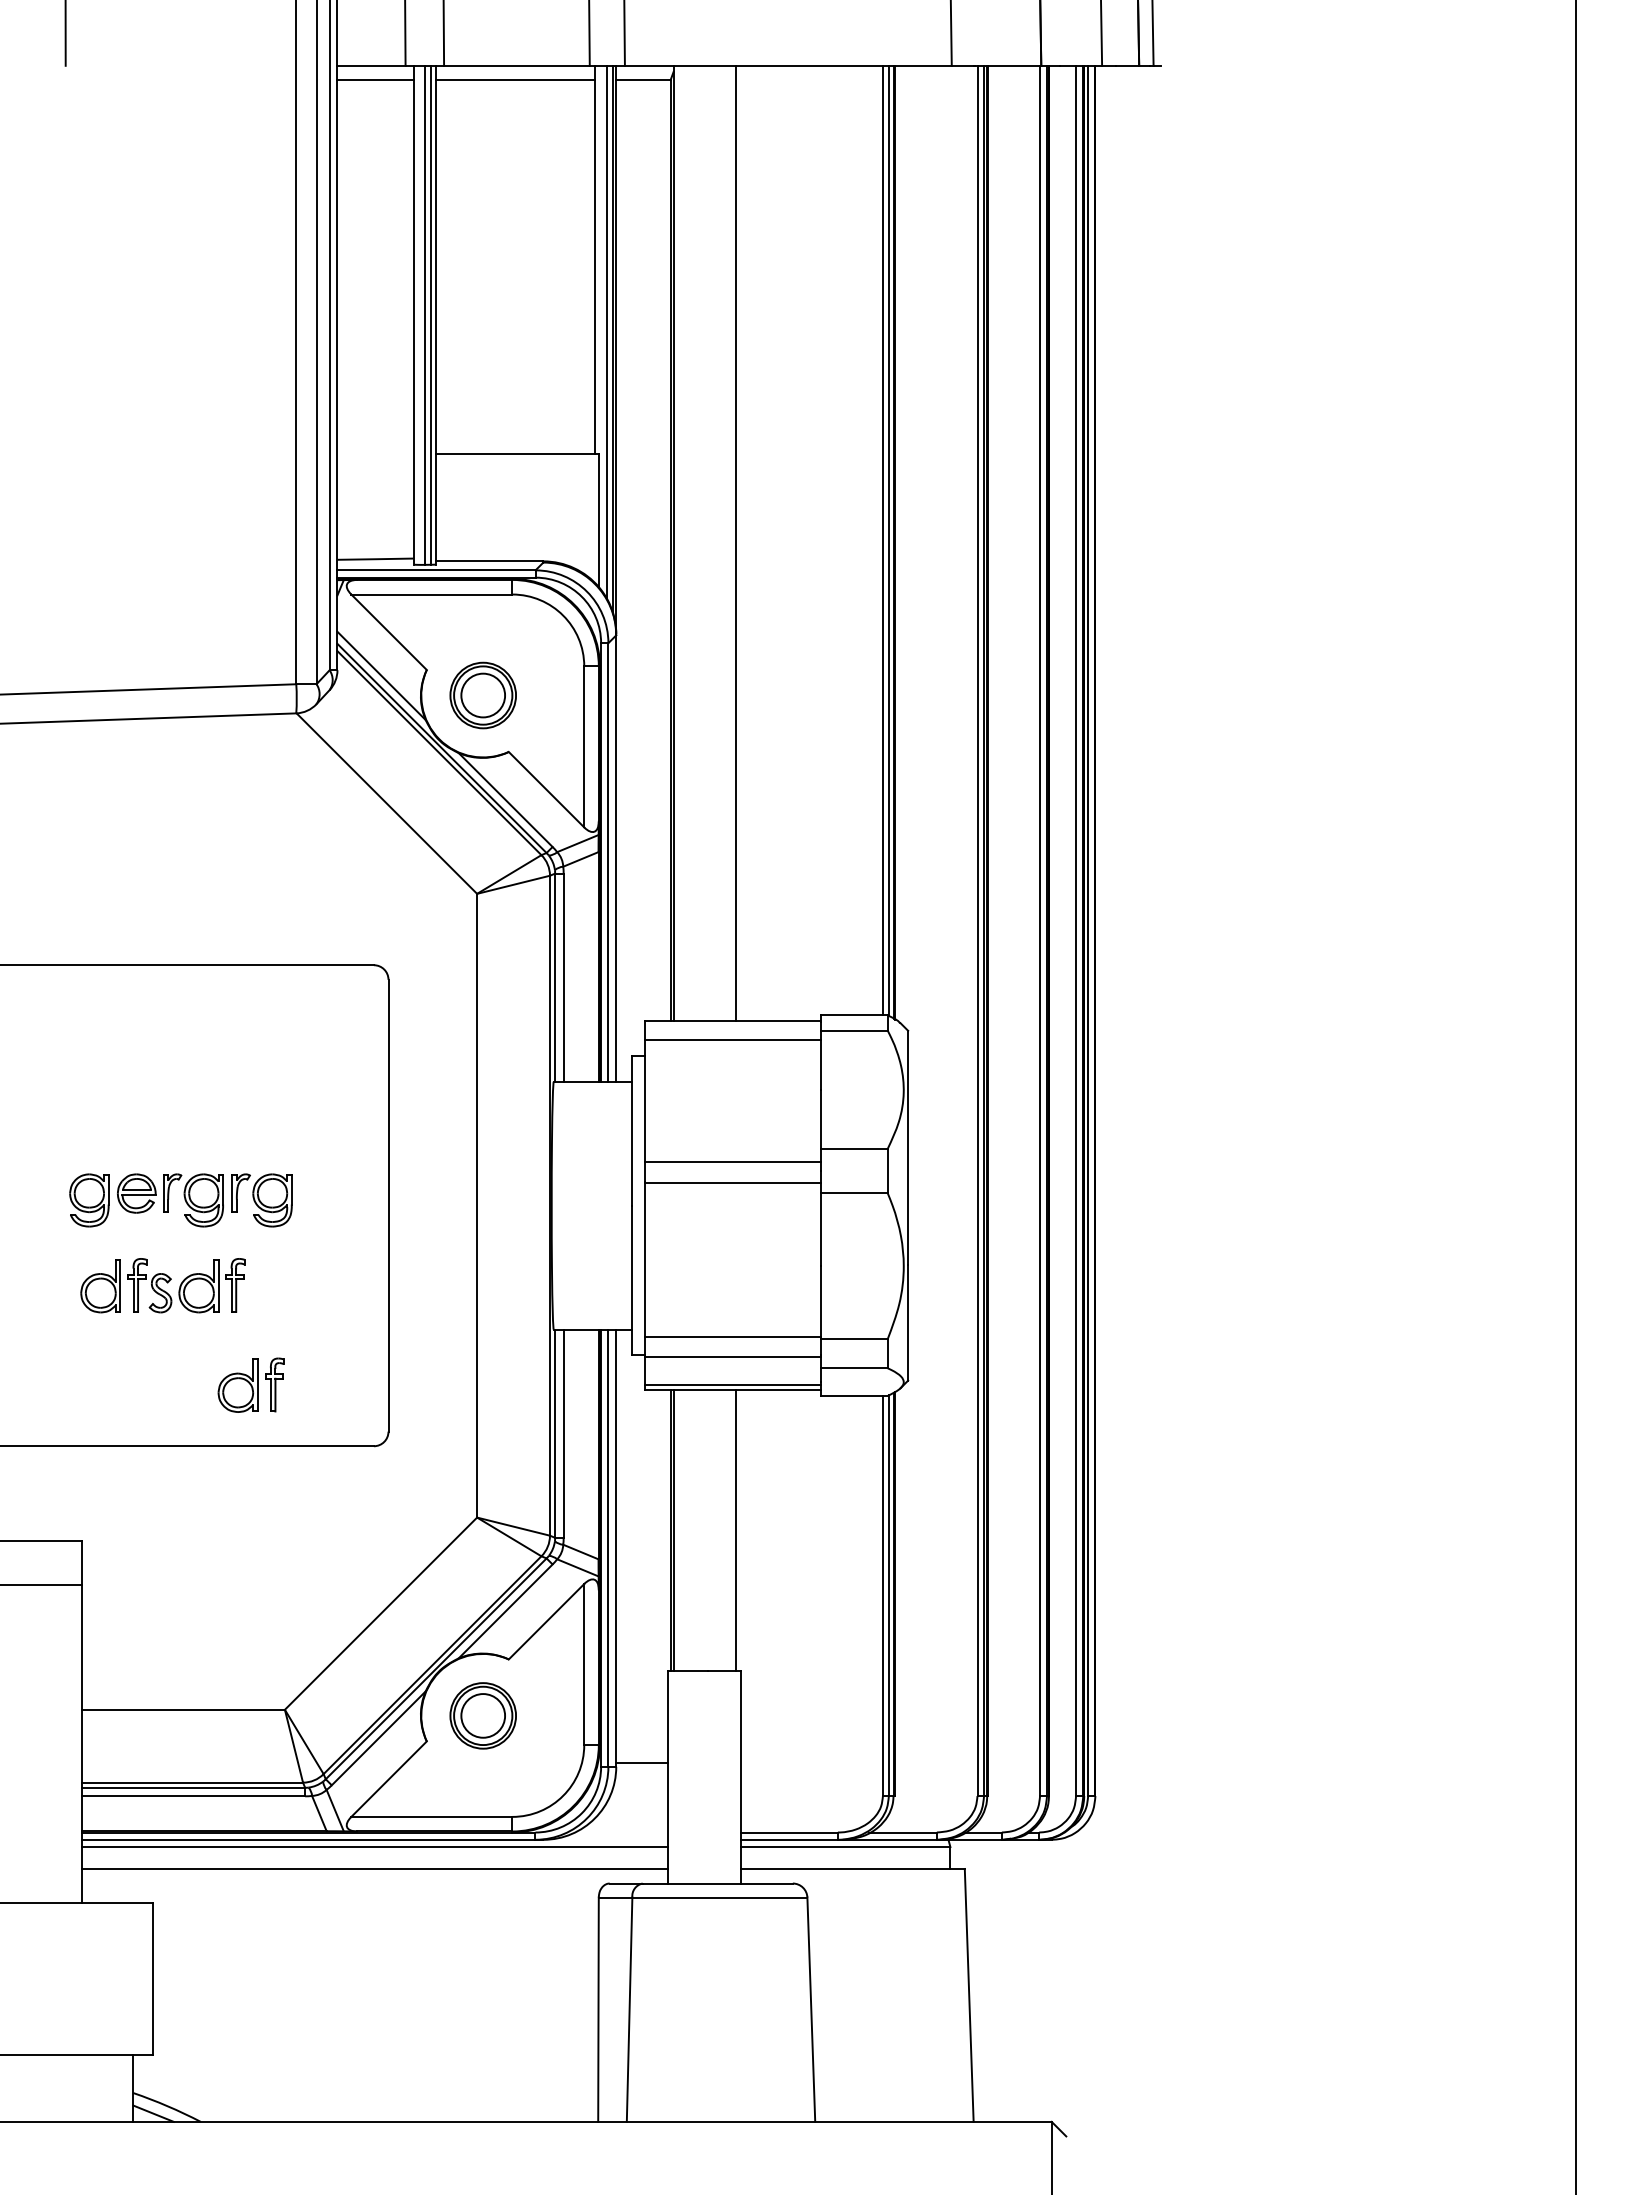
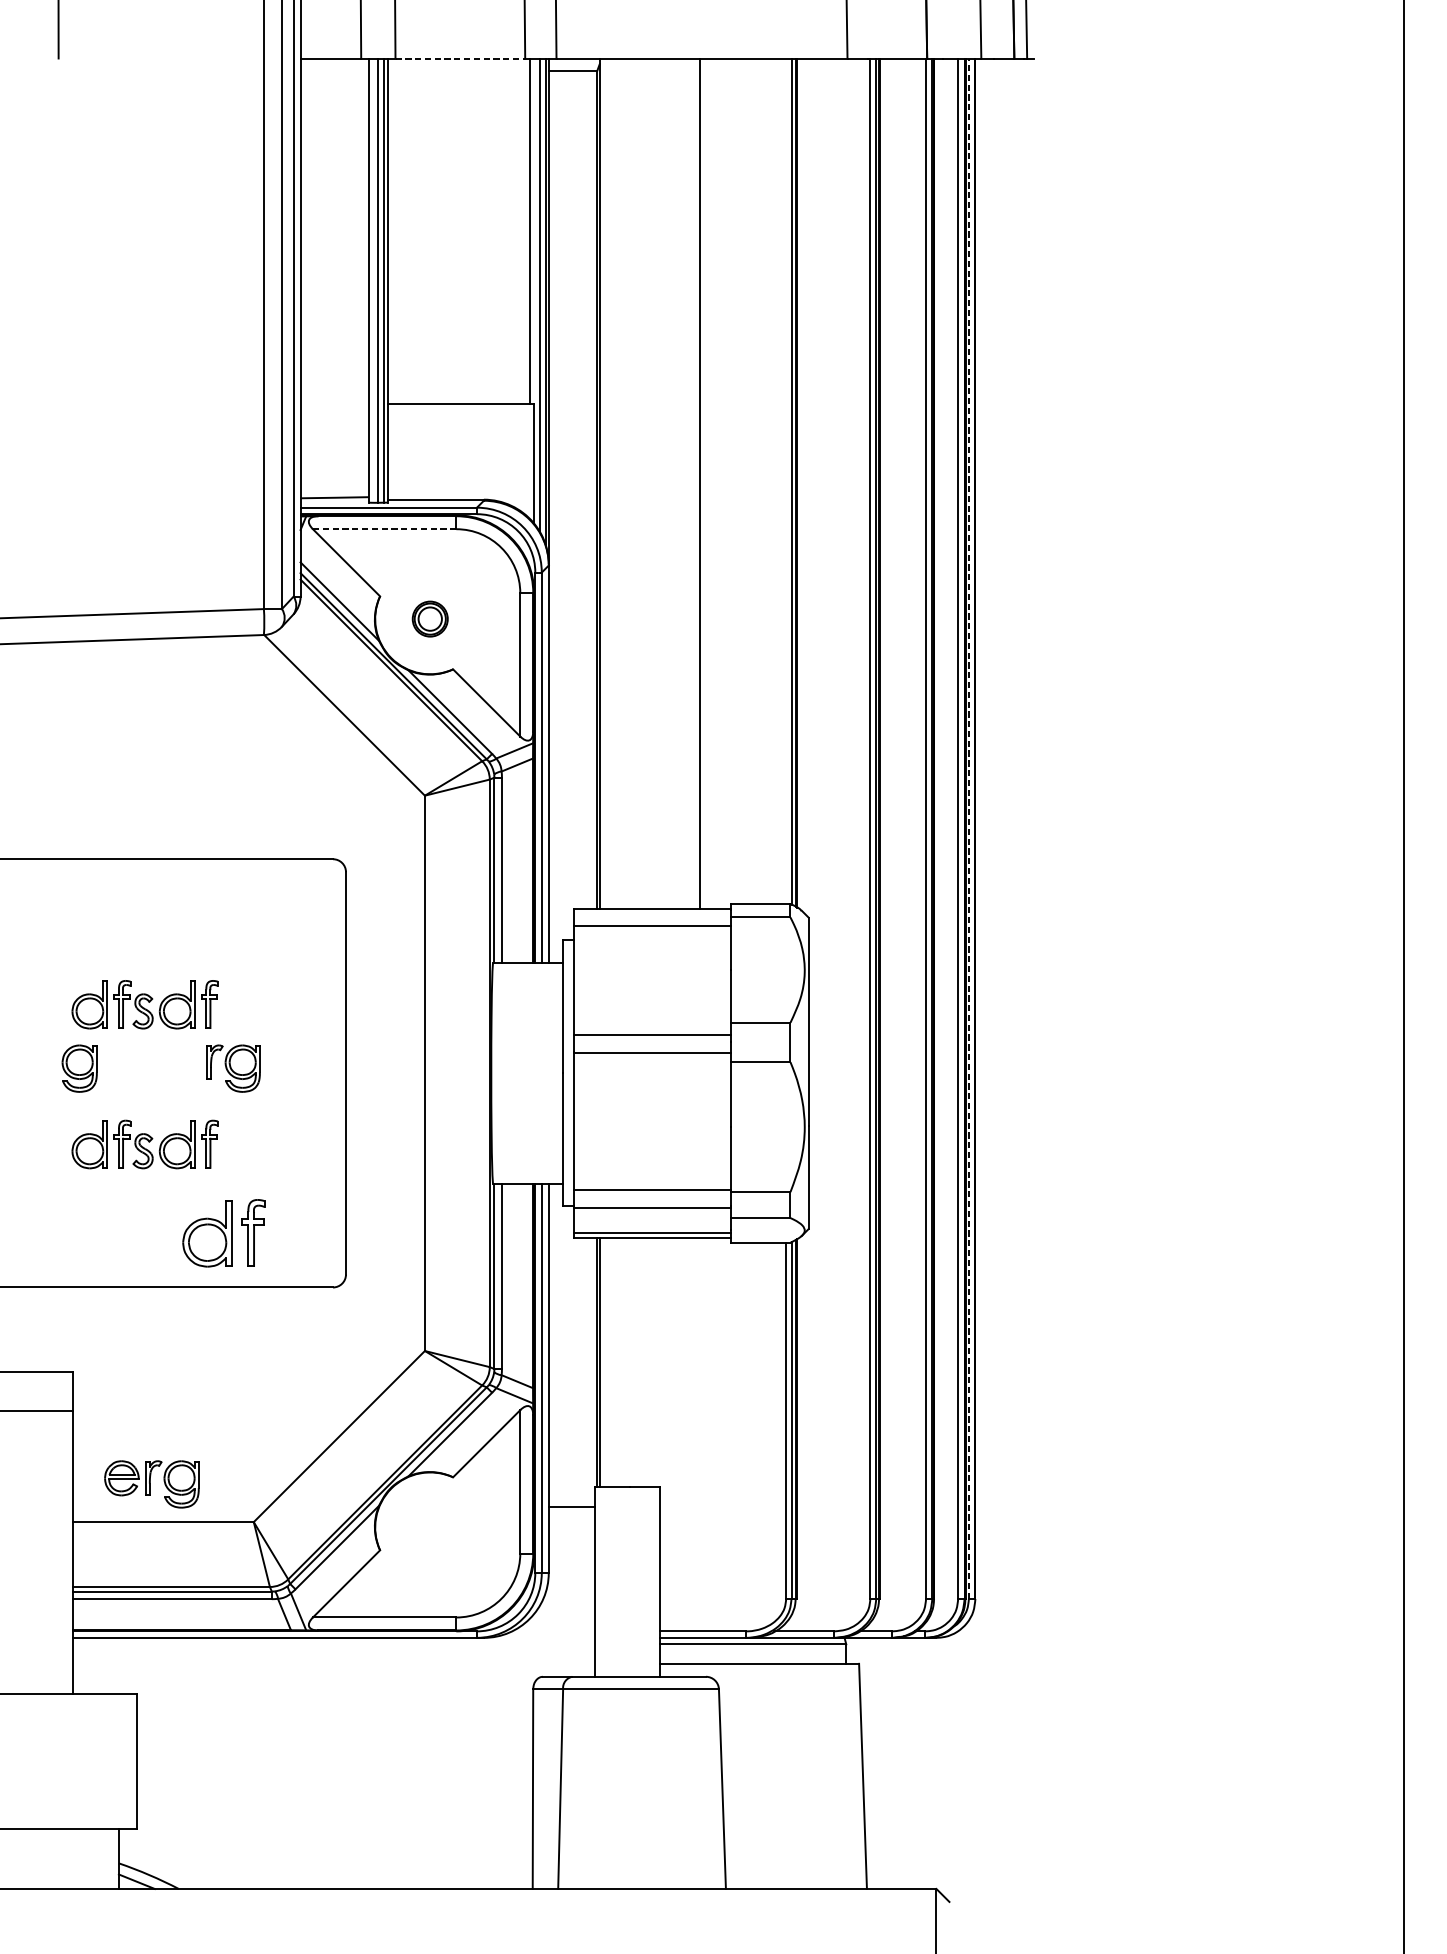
line: (516, 65) -> (459, 58), solid -> dashed
line: (375, 80) -> (334, 71), removed
line: (515, 80) -> (459, 71), removed
line: (882, 540) -> (785, 481), removed
line: (736, 543) -> (700, 483), moved
line: (431, 594) -> (384, 529), solid -> dashed
part: (482, 695) -> (429, 619), size x0.6
line: (1088, 930) -> (969, 828), solid -> dashed
part: (162, 1128) -> (144, 1004), added
part: (170, 1200) -> (151, 1484), moved
part: (250, 1384) -> (223, 1232), size x1.4
line: (736, 1530) -> (655, 1362), removed
part: (482, 1715) -> (429, 1527), removed
line: (642, 1762) -> (572, 1506), moved
line: (375, 1847) -> (334, 1644), removed
line: (375, 1868) -> (334, 1663), removed

